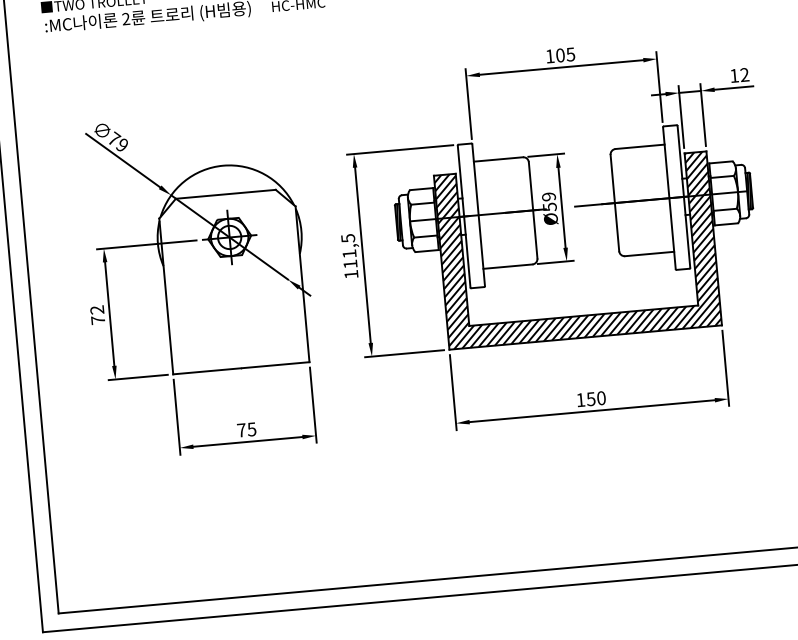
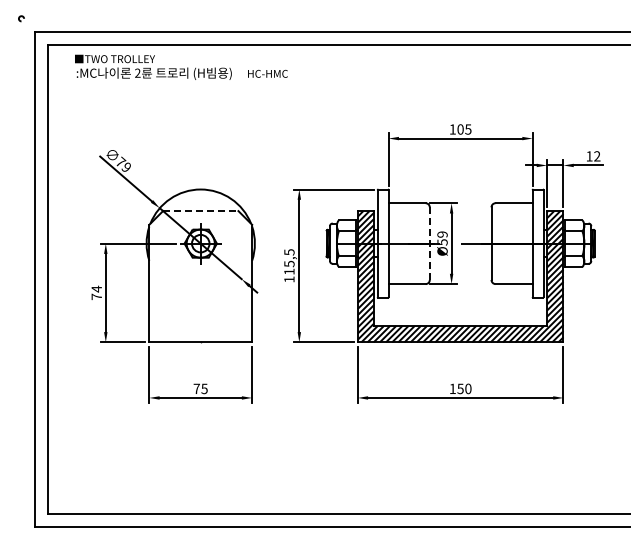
line: (225, 194) -> (200, 211), solid -> dashed
line: (532, 211) -> (429, 244), solid -> dashed
text: (349, 253) -> (289, 263), 111,5 -> 115,5
text: (96, 309) -> (96, 288), 72 -> 74

